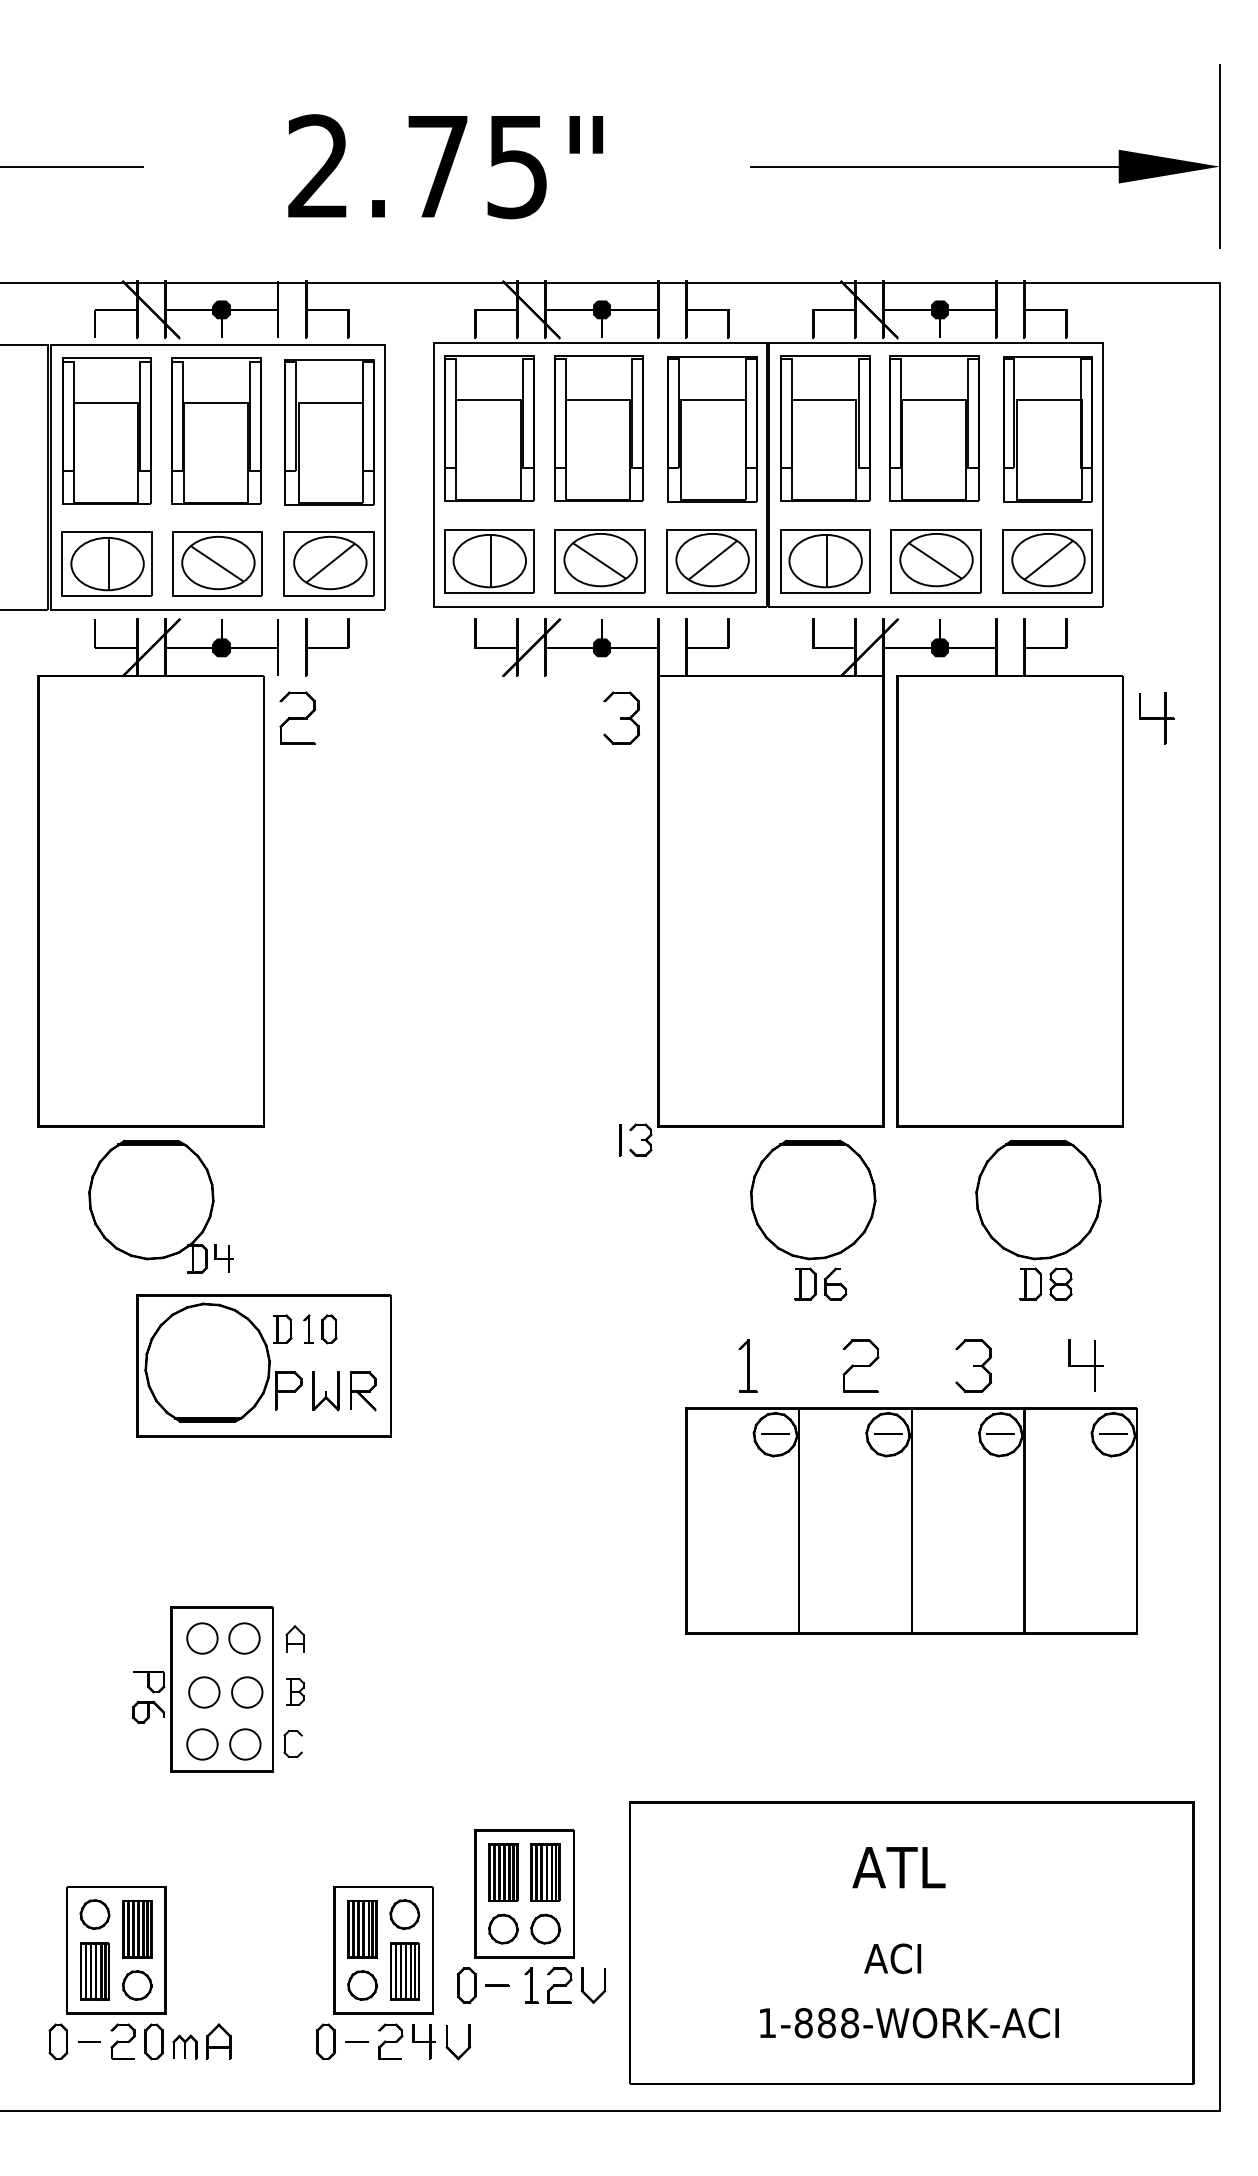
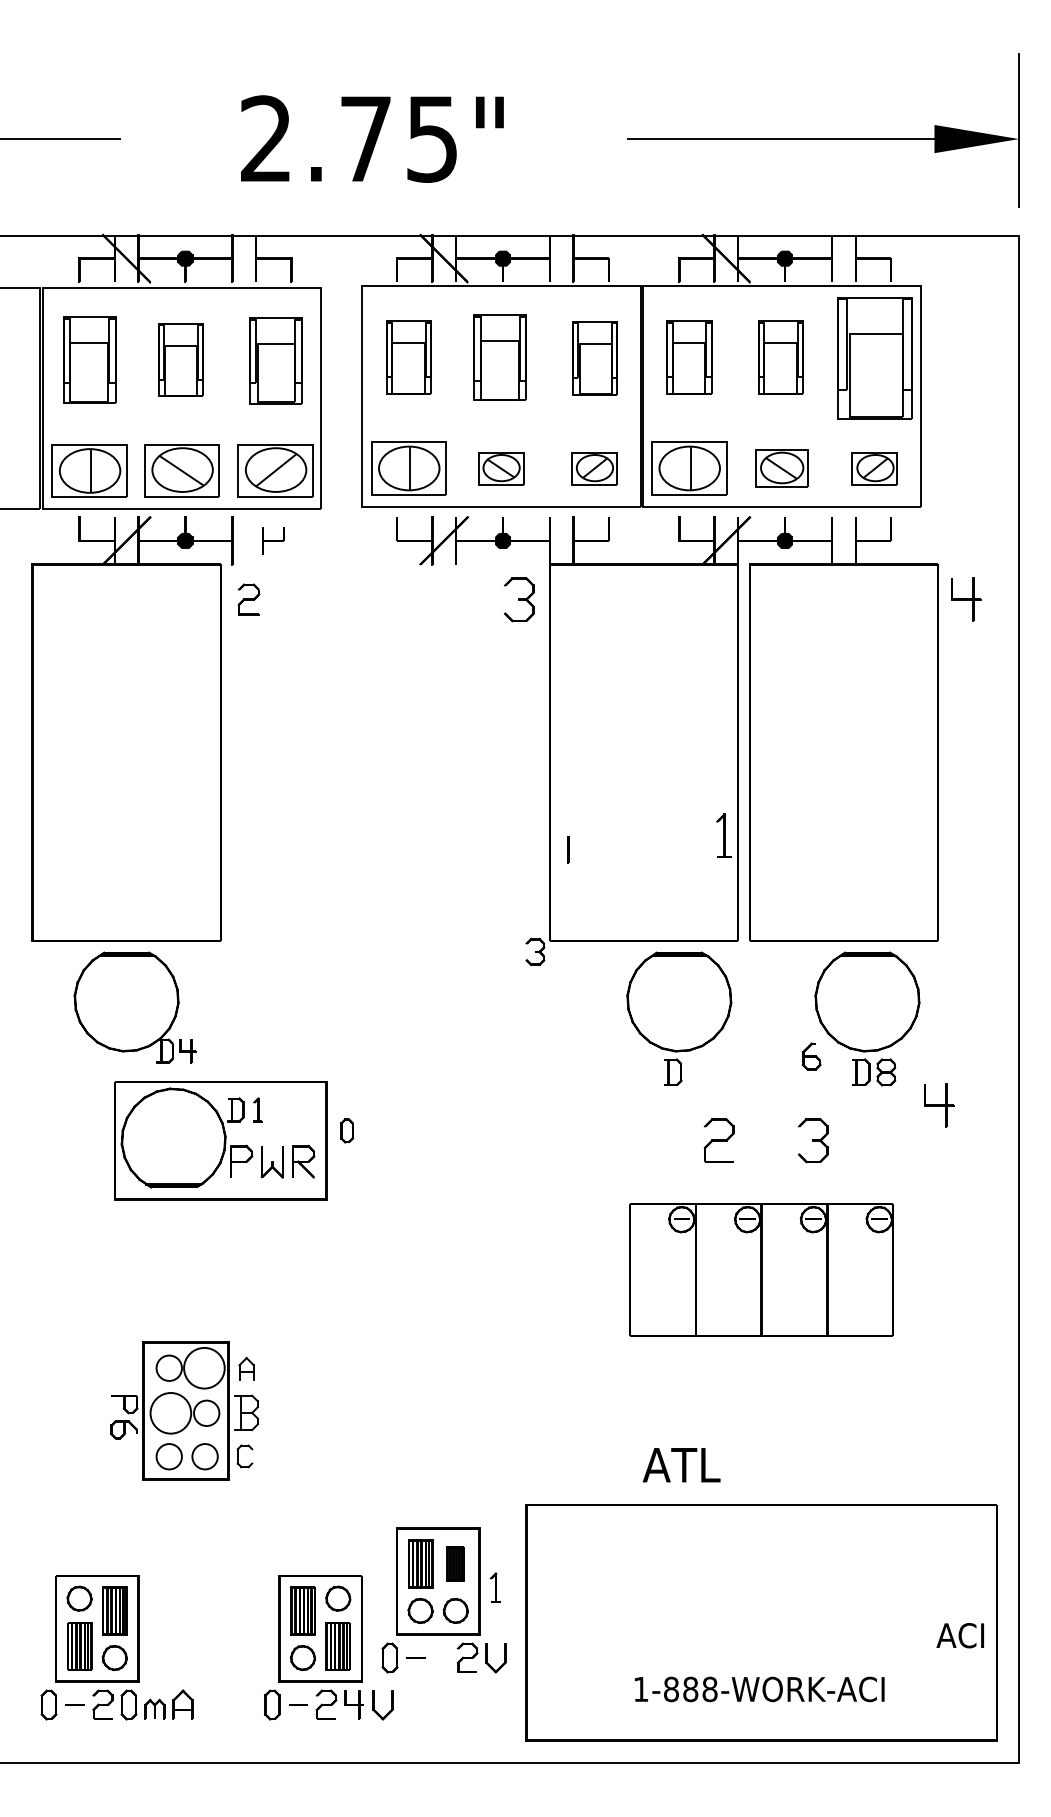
part: (489, 428) -> (409, 357), size x0.6
part: (598, 428) -> (500, 357), size x0.7
part: (825, 428) -> (689, 357), size x0.6
part: (934, 428) -> (780, 357), size x0.6
part: (712, 429) -> (595, 358), size x0.6
part: (106, 430) -> (89, 359), size x0.7
part: (216, 430) -> (181, 359), size x0.6
part: (329, 432) -> (275, 361), size x0.7
part: (599, 561) -> (500, 468), size x0.6
part: (711, 561) -> (594, 468), size x0.6
part: (935, 561) -> (781, 468), size x0.7
part: (1047, 561) -> (874, 468), size x0.6
part: (327, 647) -> (273, 540), size x0.6
part: (297, 717) -> (248, 599), size x0.7
line: (620, 1140) -> (568, 850), moved
part: (835, 1283) -> (811, 1055), moved
part: (329, 1329) -> (347, 1131), moved
part: (747, 1365) -> (723, 835), moved
part: (1085, 1365) -> (938, 1105), moved
part: (911, 1520) -> (761, 1269), size x0.7
circle: (244, 1638) -> (204, 1368), size x1.6
part: (295, 1691) -> (246, 1412), size x1.6
circle: (204, 1692) -> (171, 1413), size x1.6
text: (898, 1867) -> (681, 1465), moved
part: (545, 1872) -> (455, 1563), size x0.7
text: (892, 1958) -> (960, 1635), moved
part: (531, 1985) -> (495, 1587), moved

